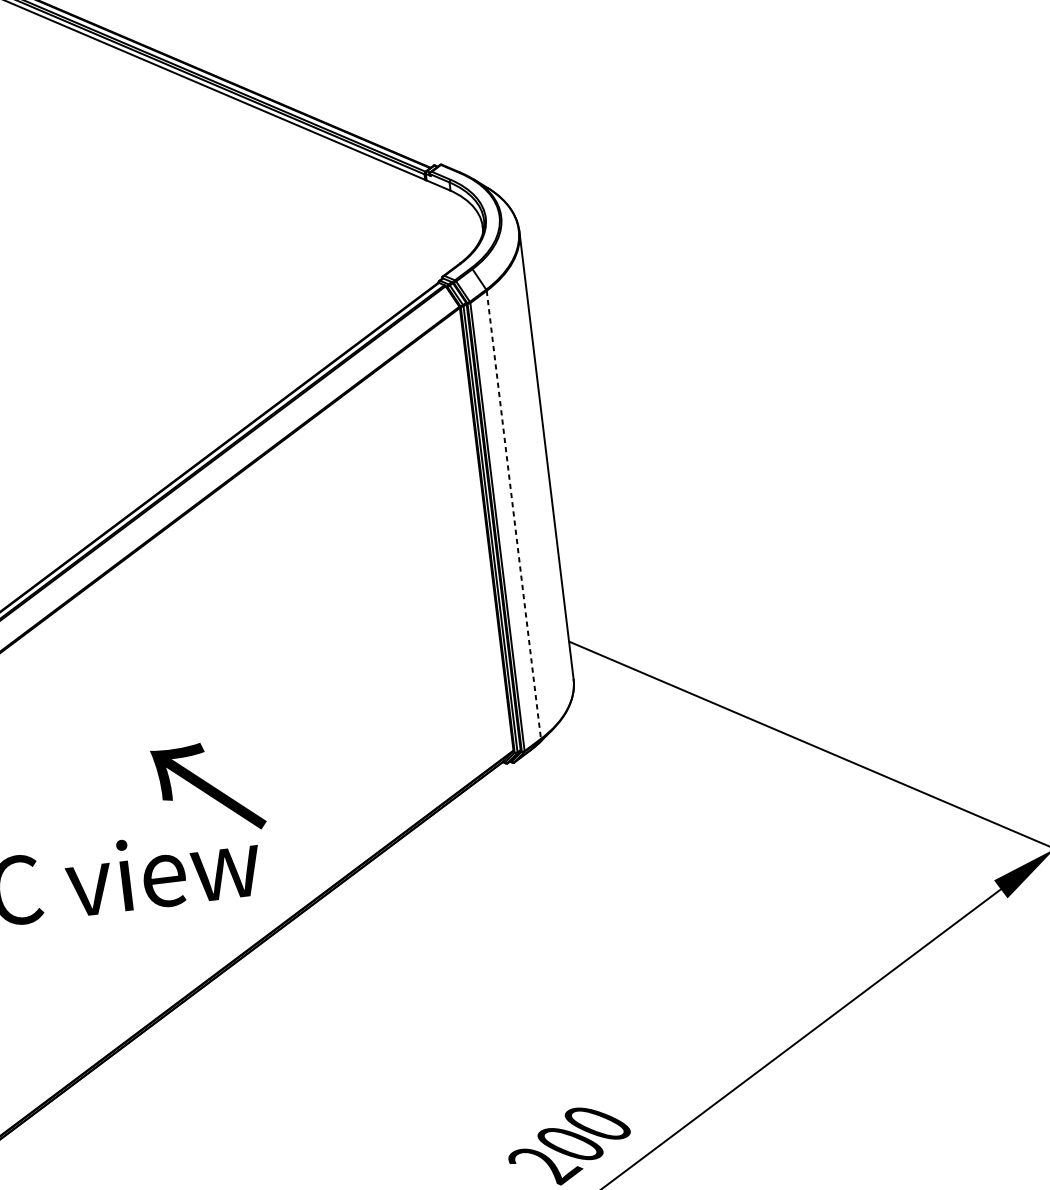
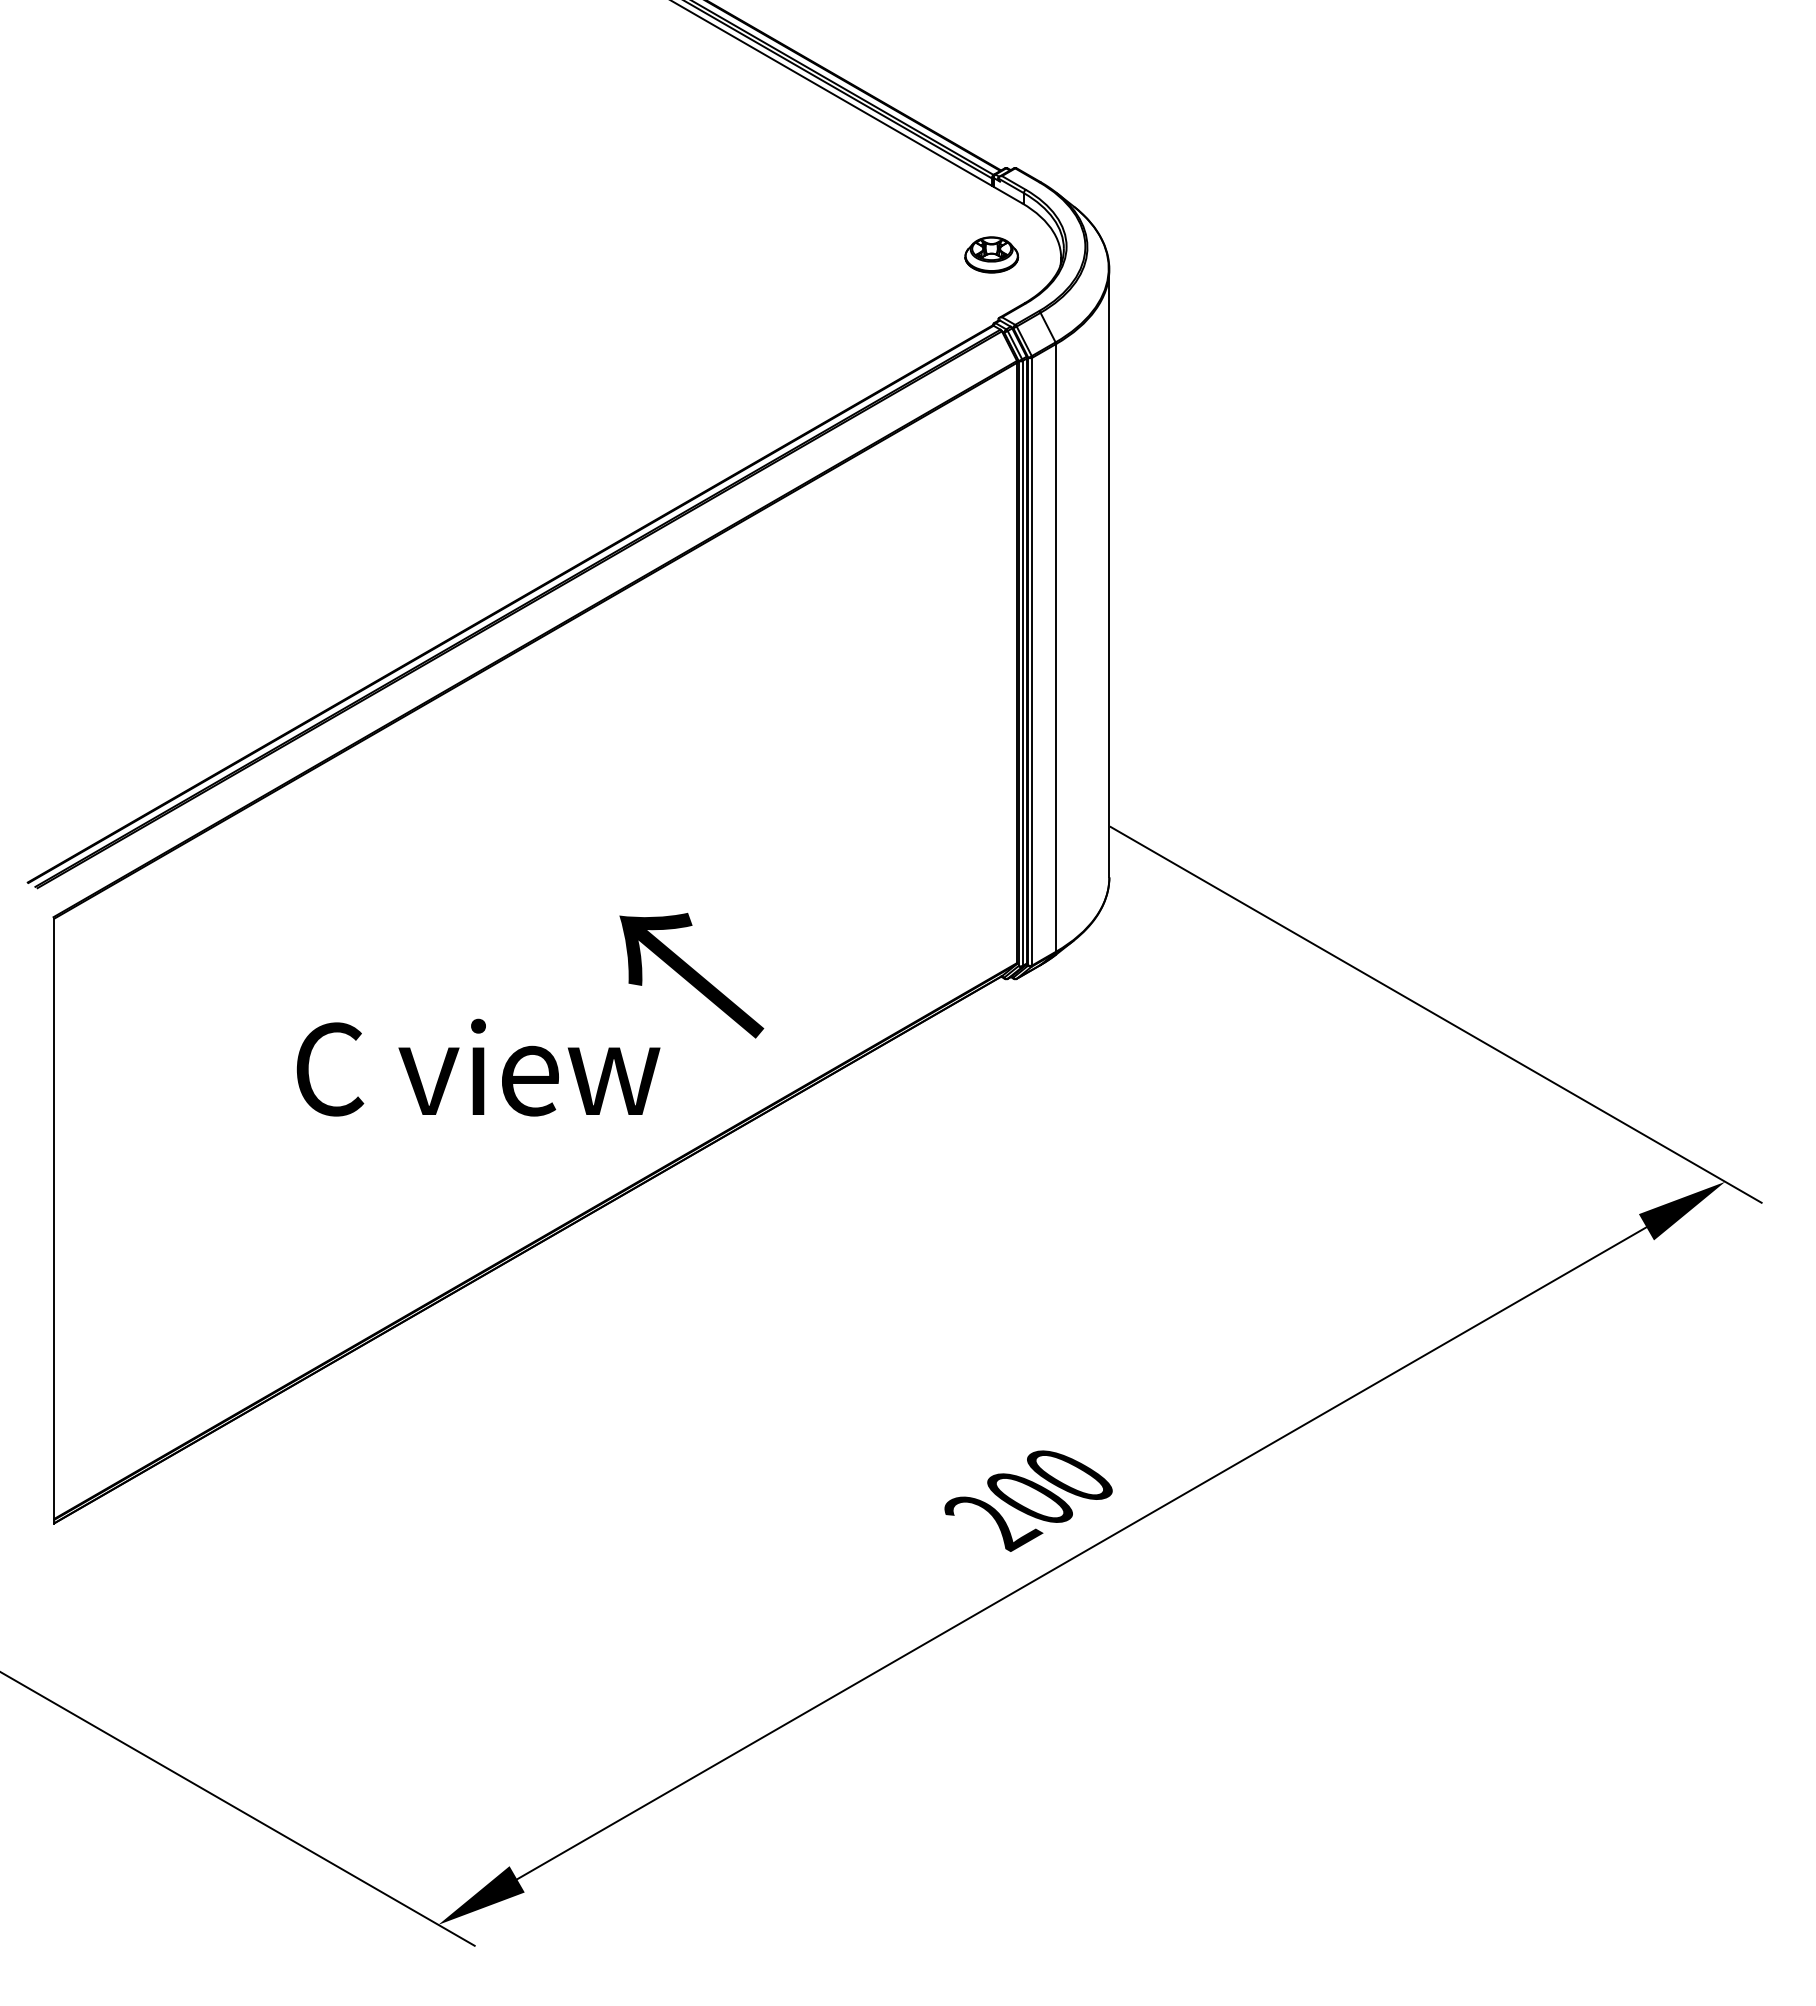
part: (431, 230) -> (991, 254), added
line: (514, 514) -> (1056, 647), dashed -> solid
text: (208, 788) -> (691, 975), moved

